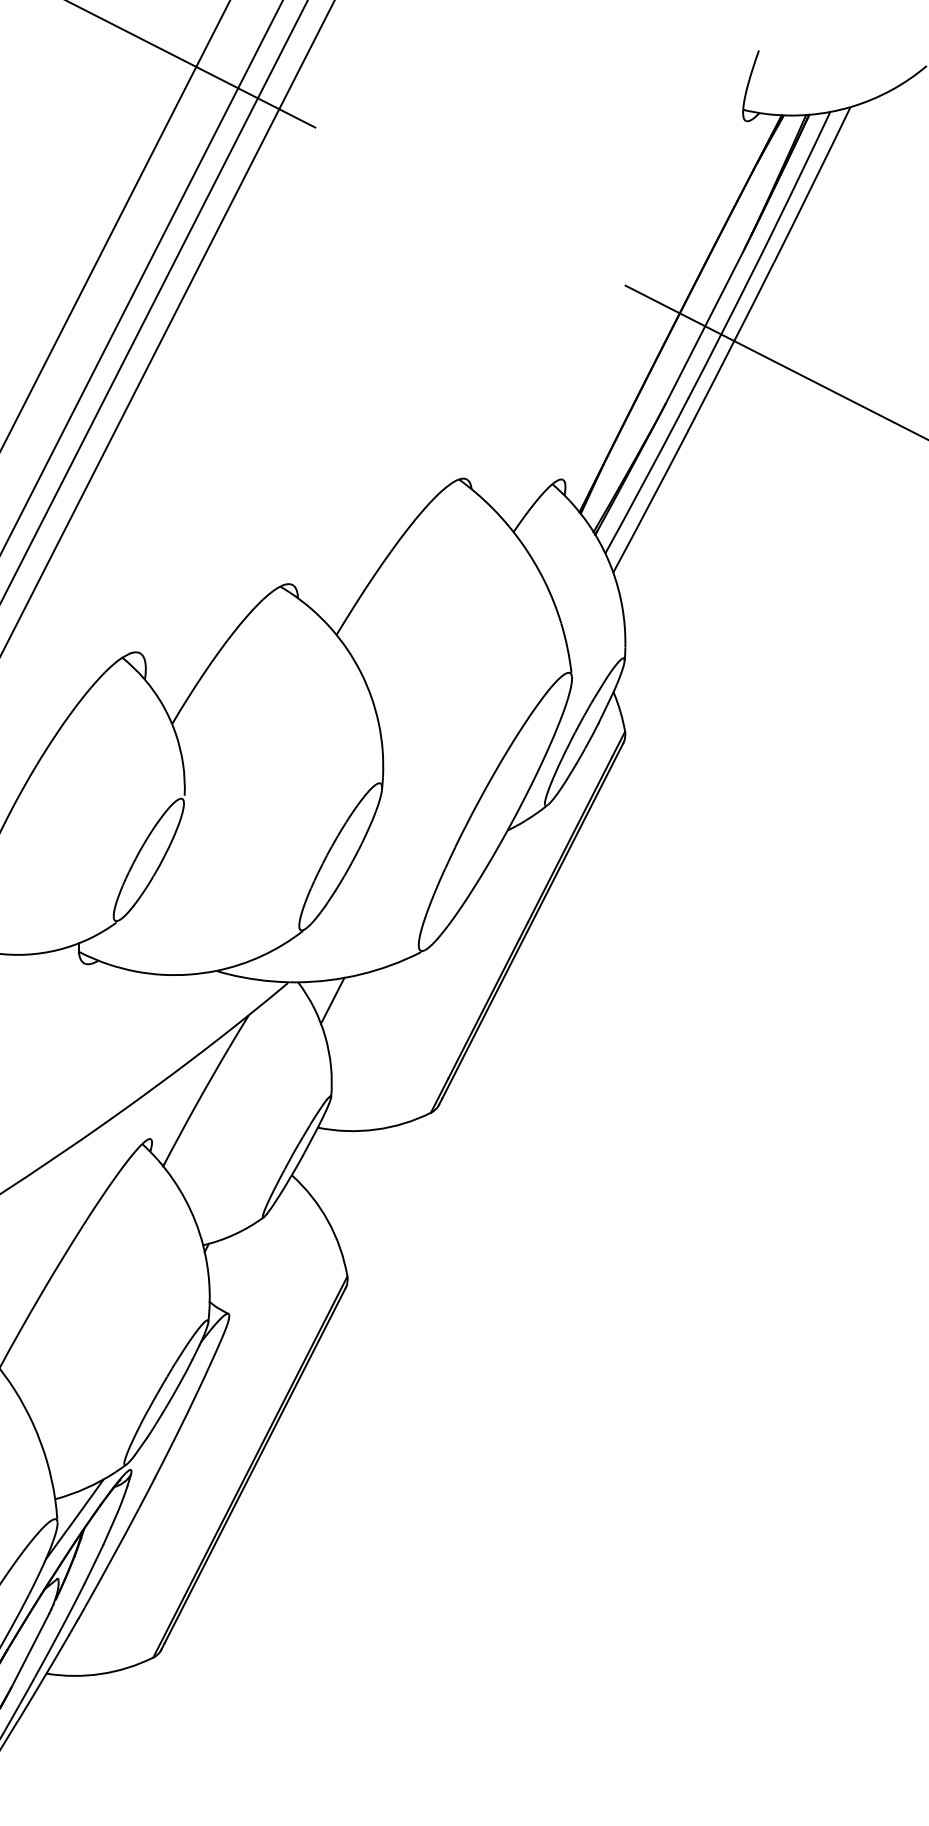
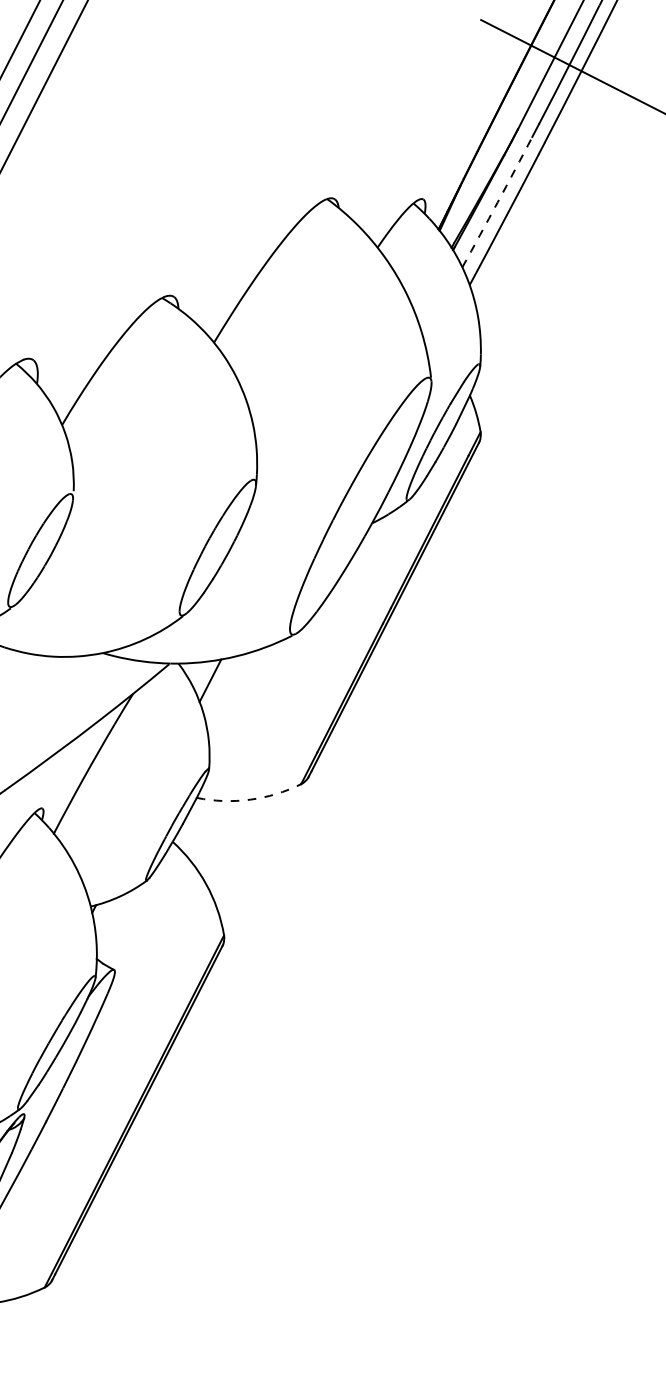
arc: (643, 483) -> (497, 202), solid -> dashed
arc: (375, 1129) -> (250, 799), solid -> dashed

